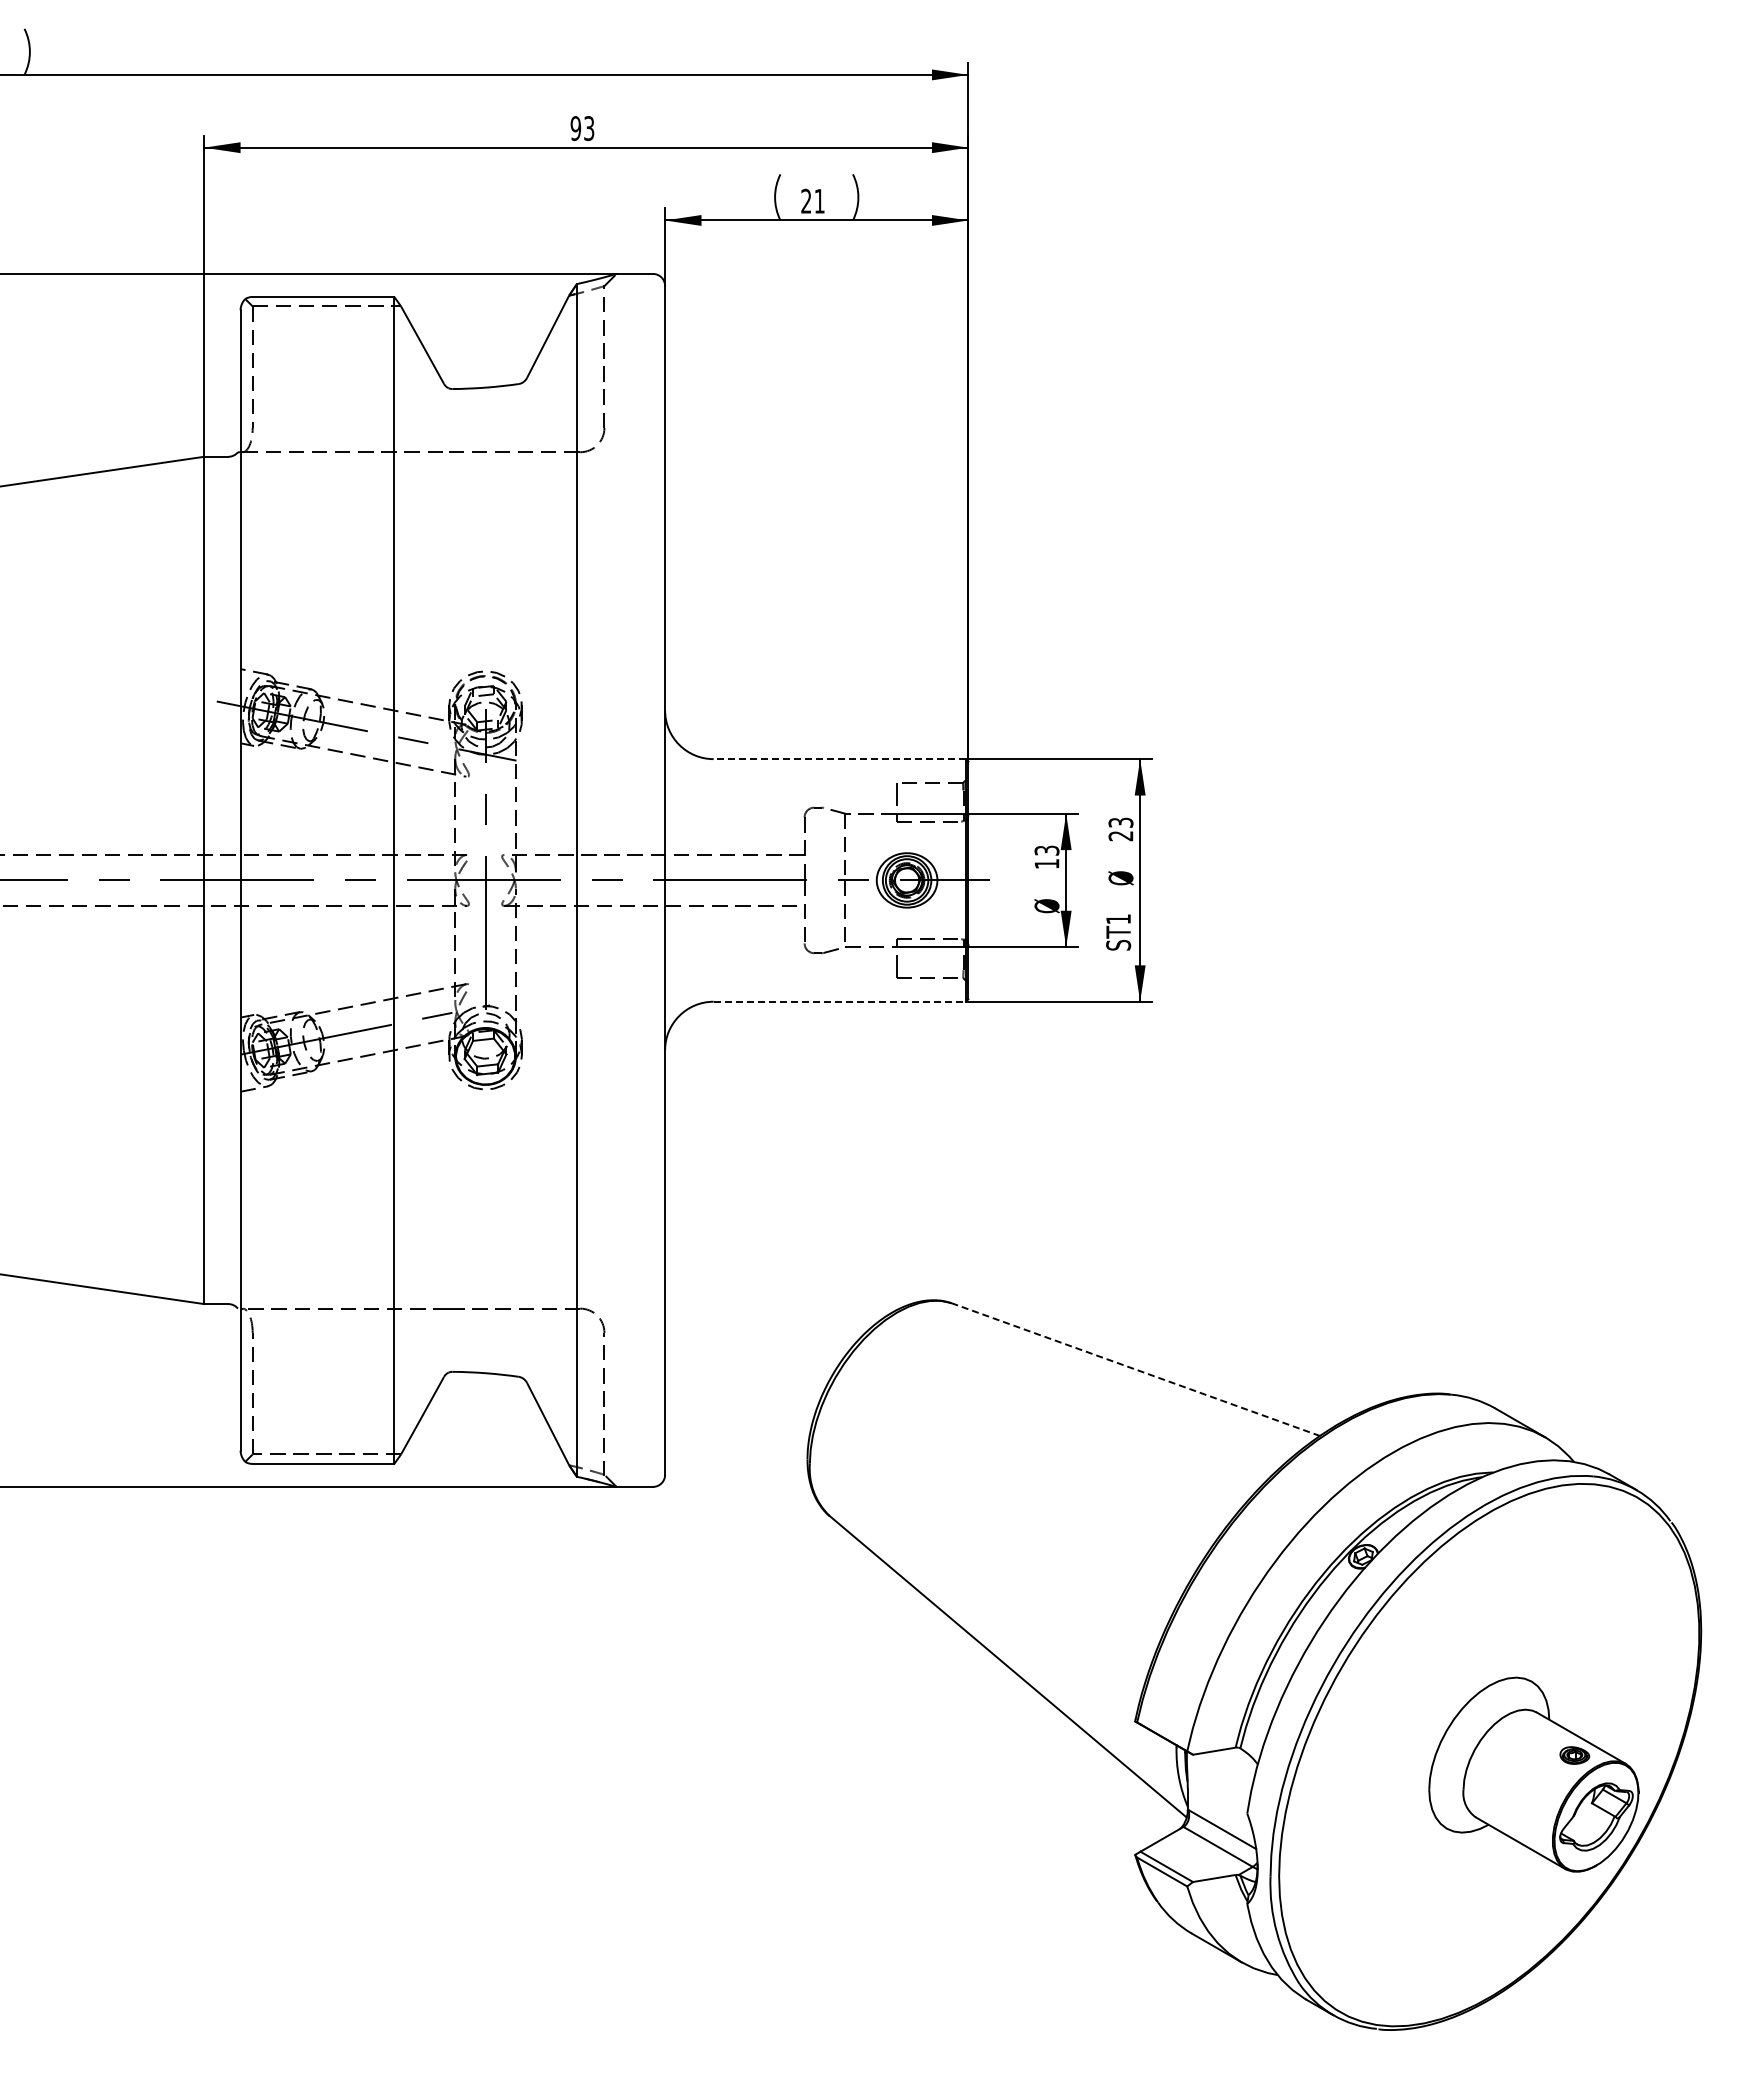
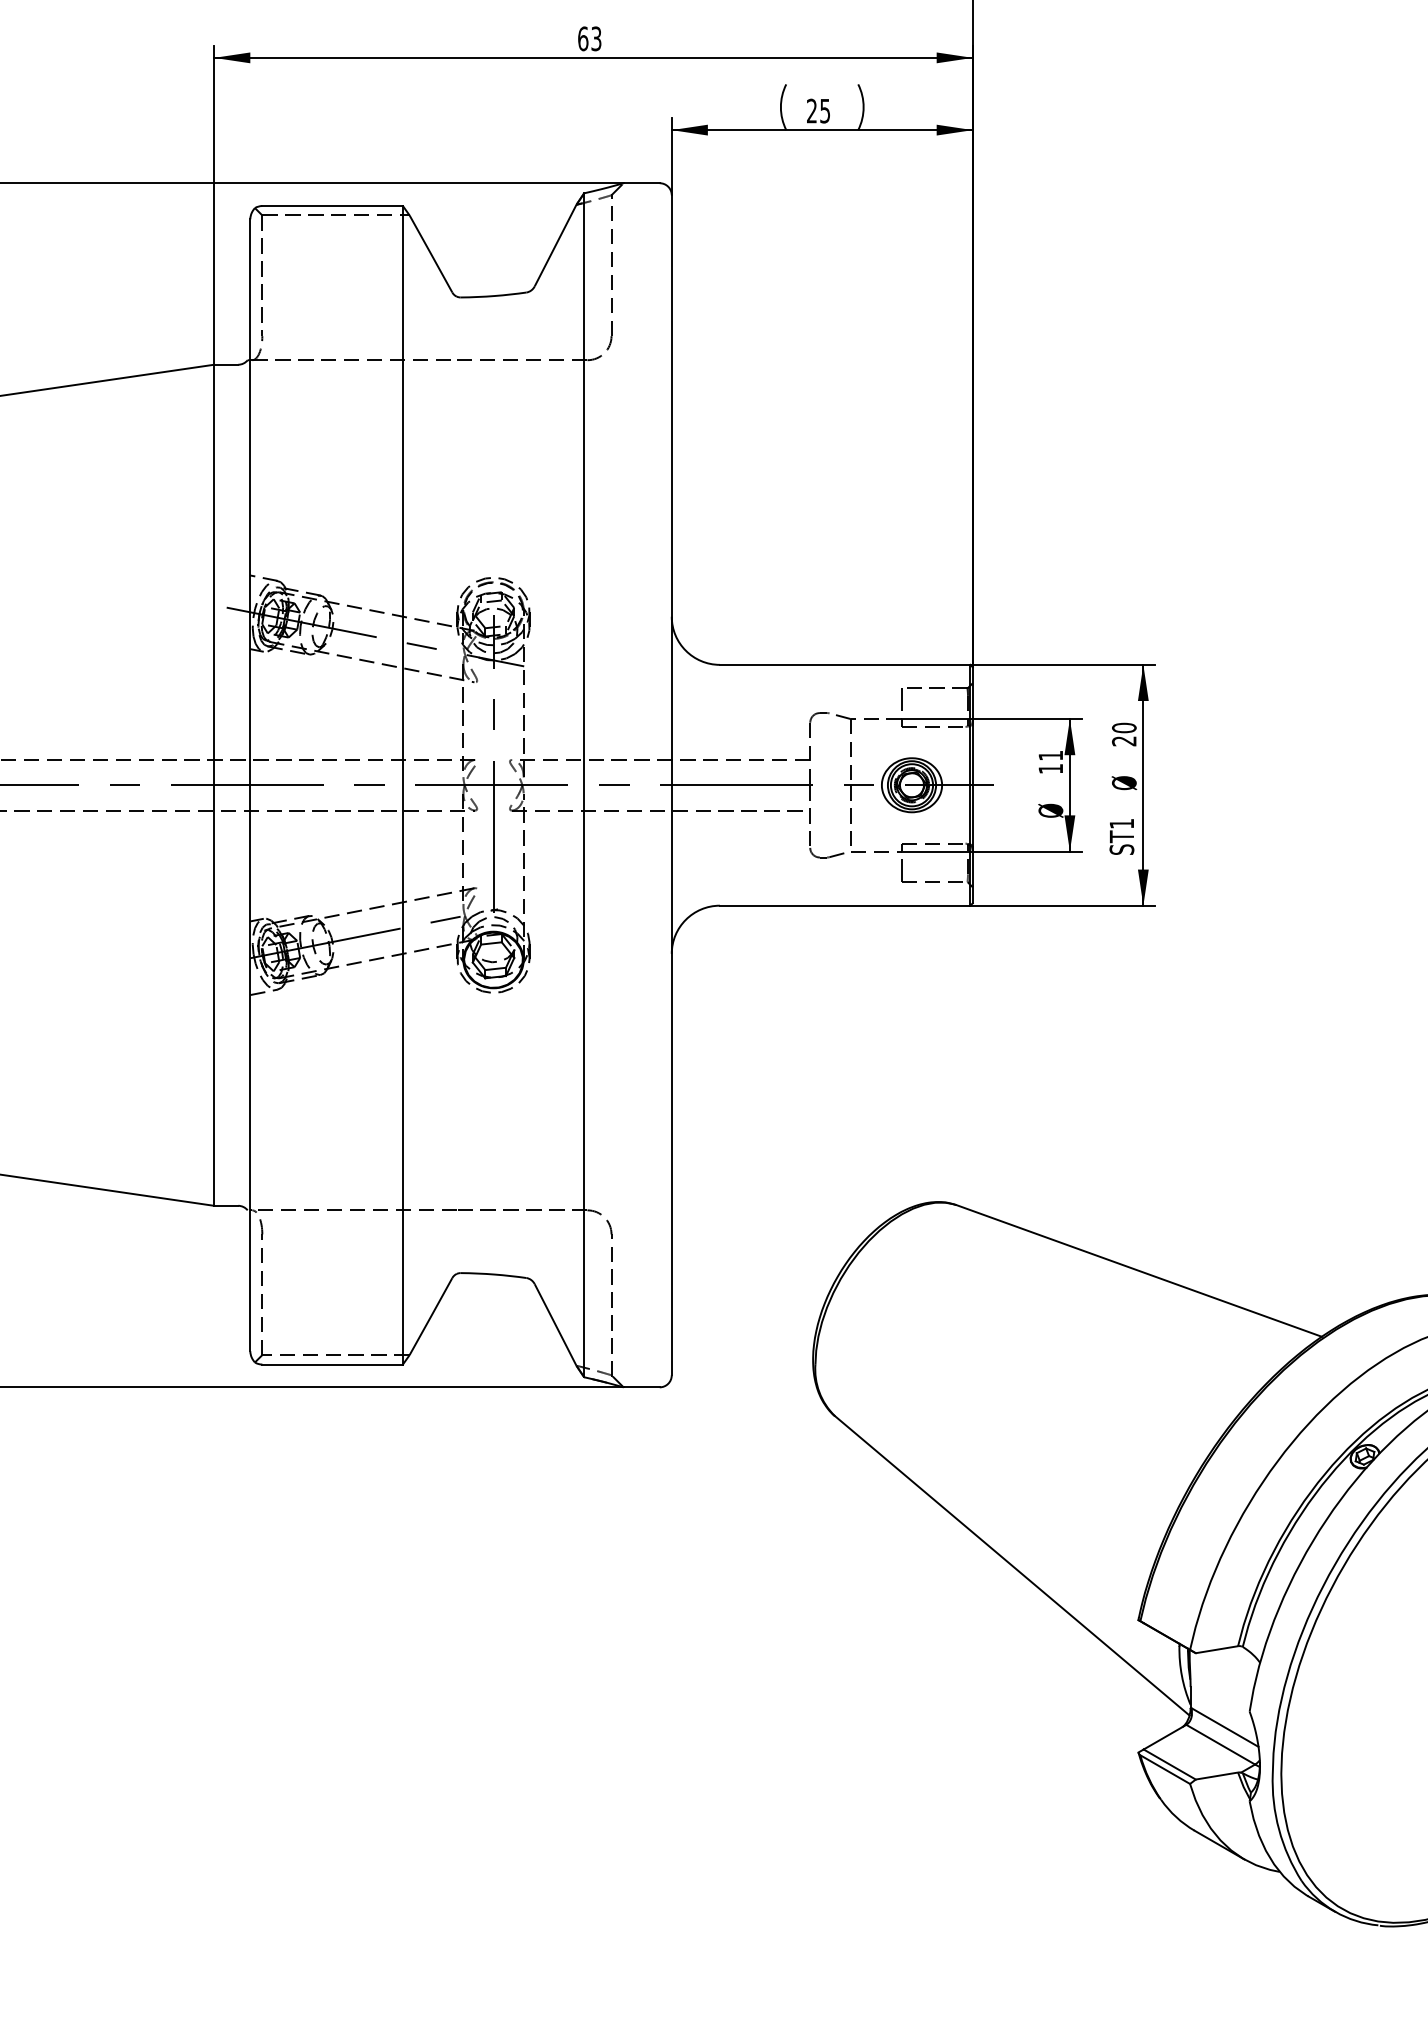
text: (575, 128) -> (582, 38), 93 -> 63
text: (819, 201) -> (825, 111), 21 -> 25
line: (839, 759) -> (844, 665), dashed -> solid
text: (1120, 822) -> (1123, 727), 23 -> 20
text: (1046, 850) -> (1050, 755), 13 -> 11
line: (840, 1001) -> (845, 905), dashed -> solid
line: (1136, 1369) -> (1139, 1270), dashed -> solid

